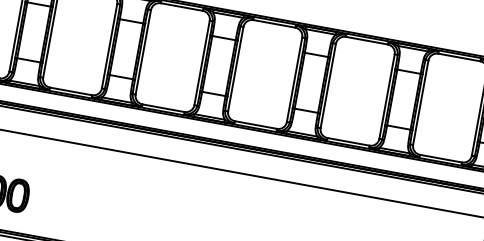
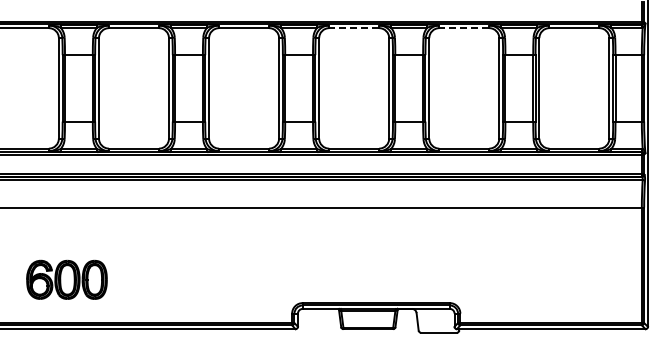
line: (273, 24) -> (353, 28), solid -> dashed
line: (366, 40) -> (463, 28), solid -> dashed

